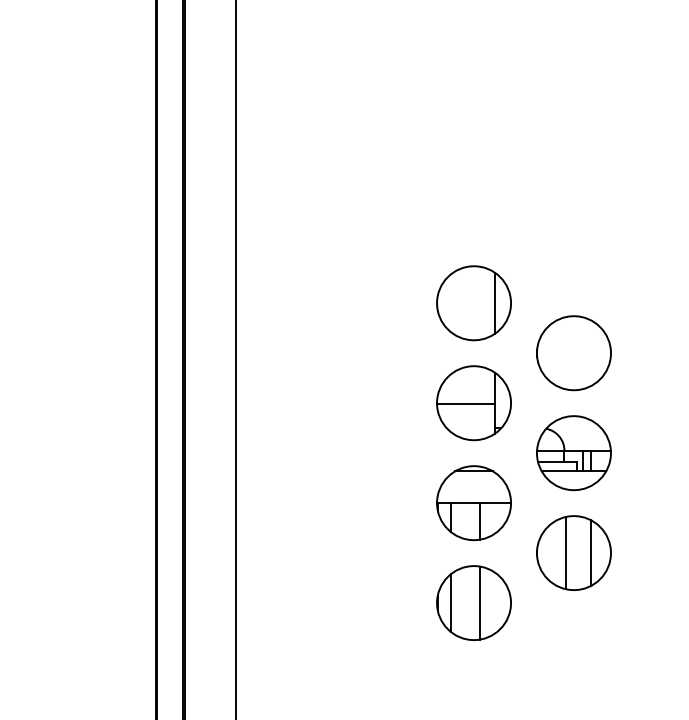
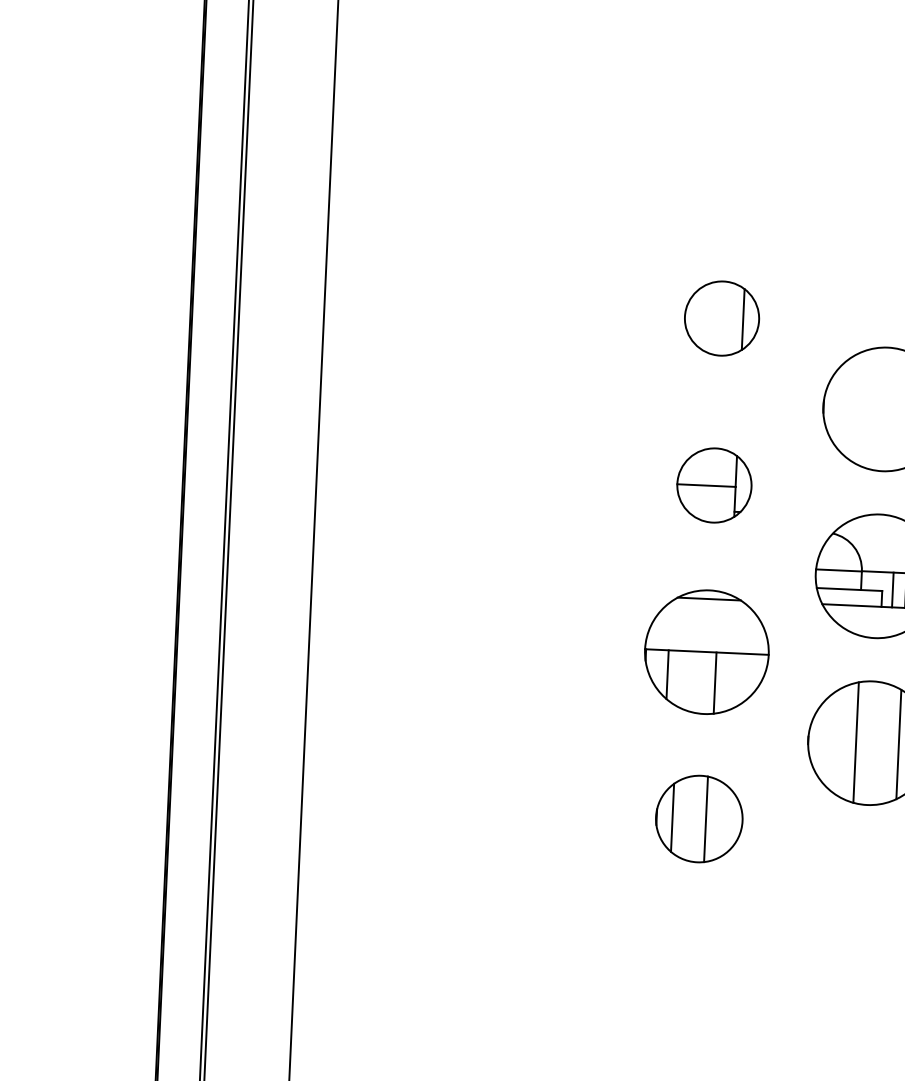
part: (473, 303) -> (721, 318), size x0.6
part: (473, 403) -> (713, 485), size x0.6
part: (473, 602) -> (698, 818), size x0.7

